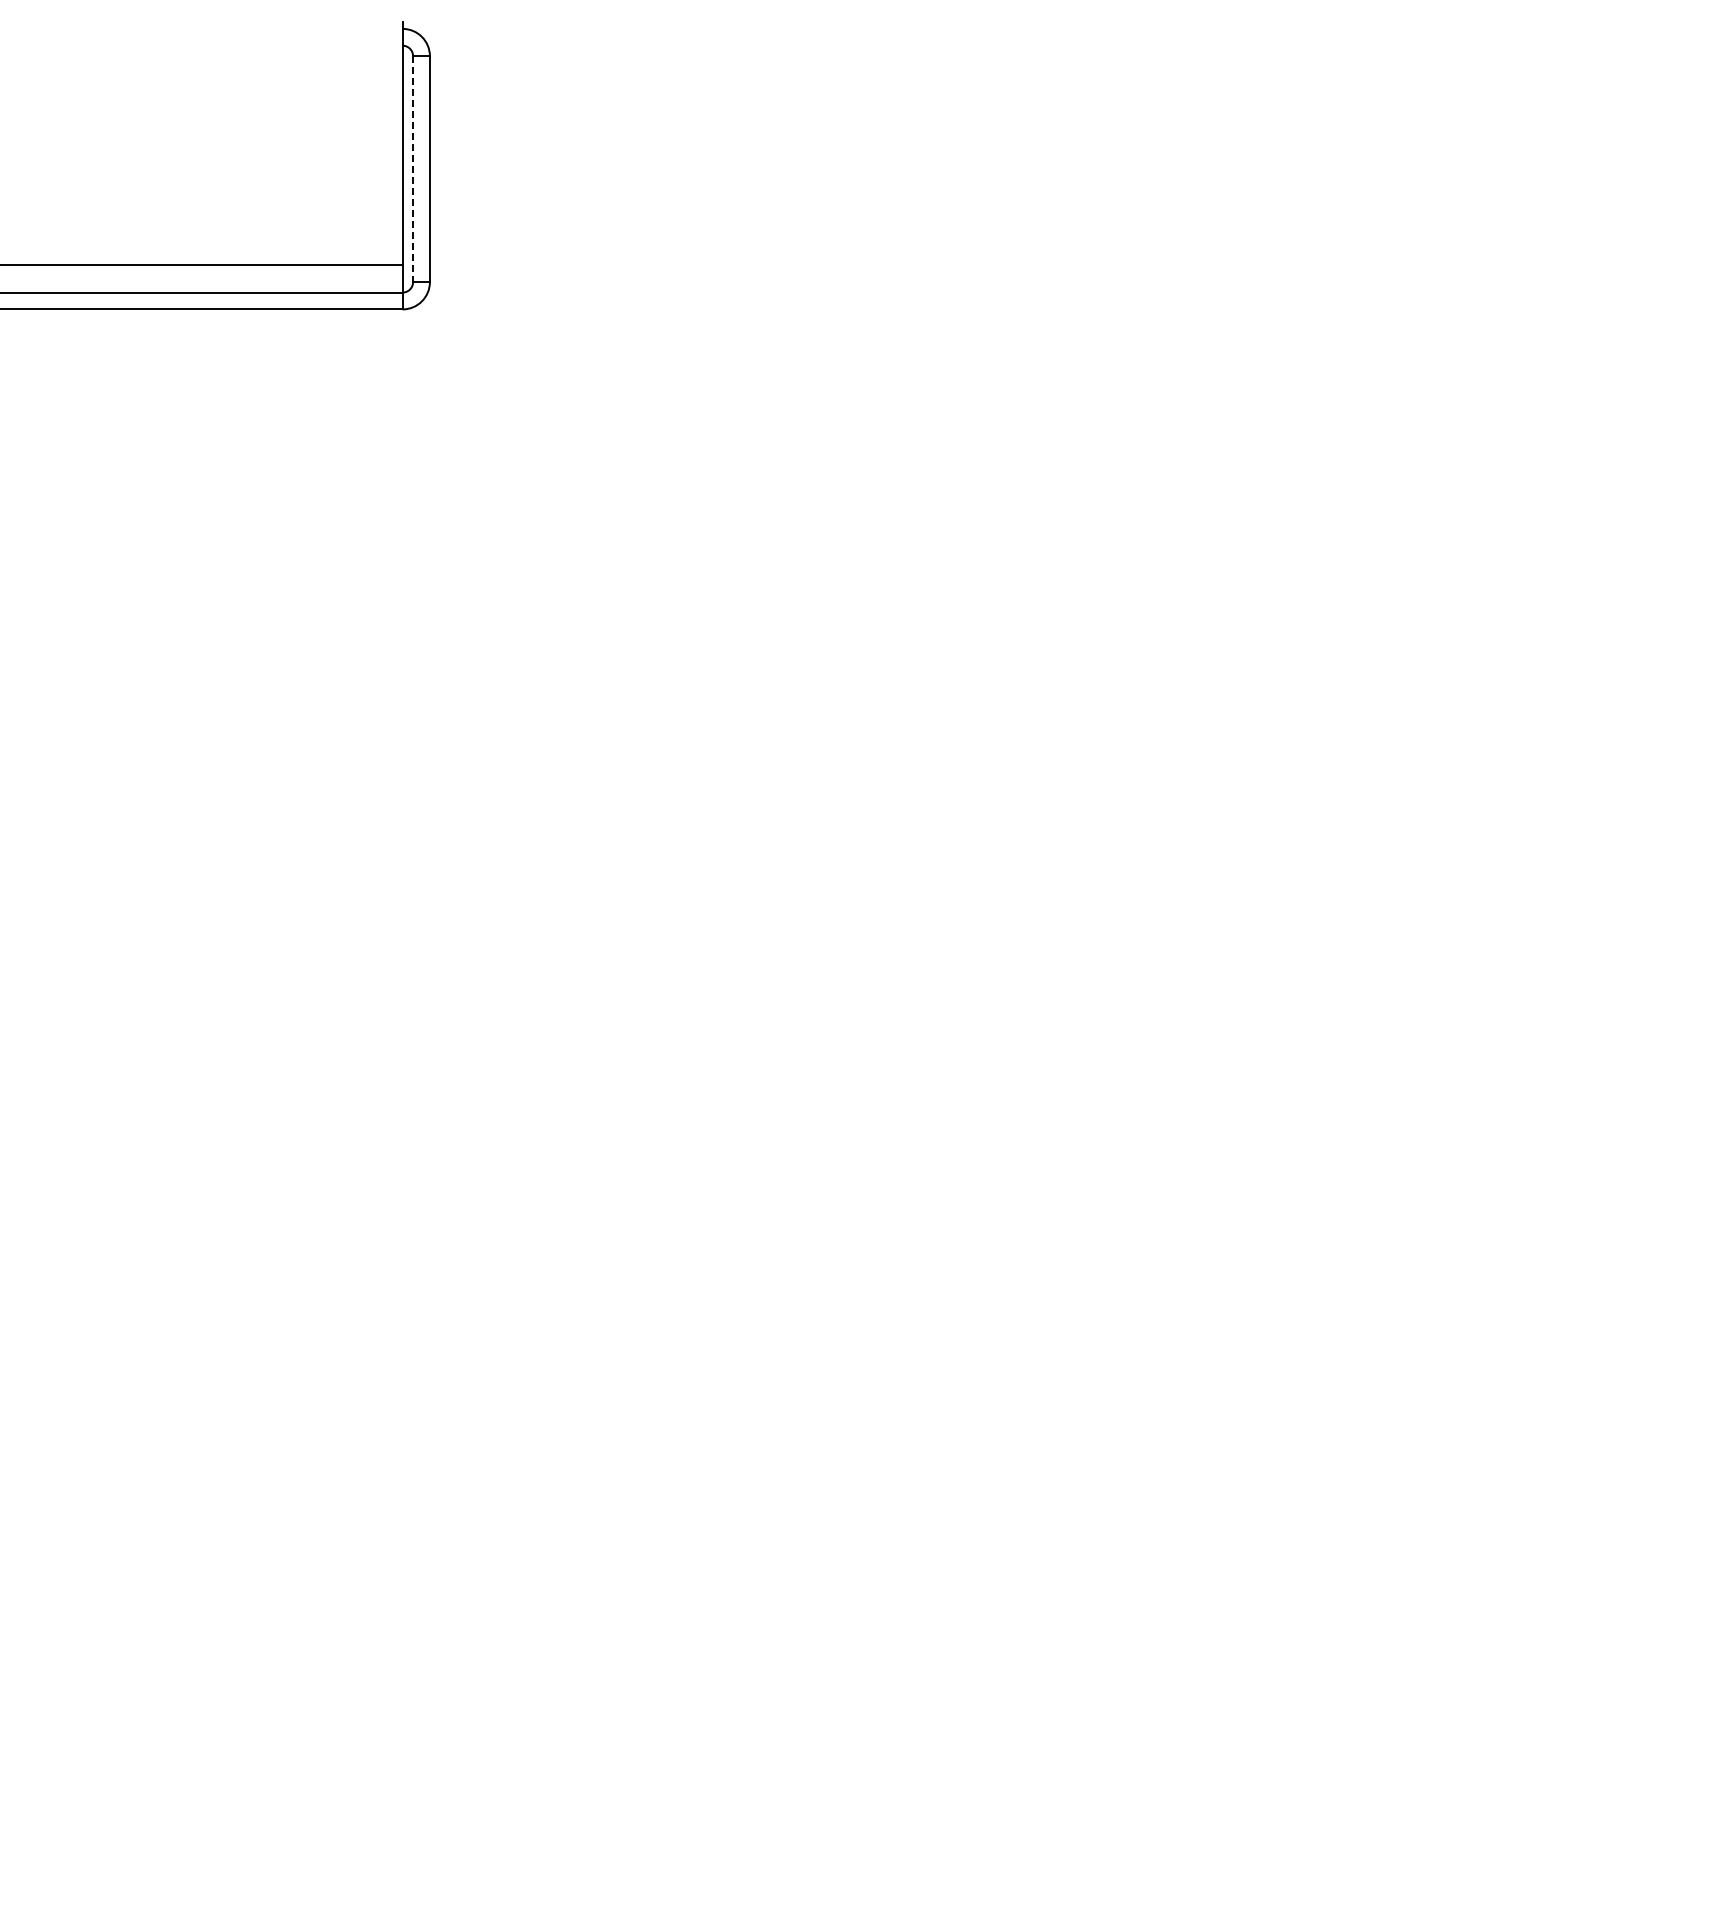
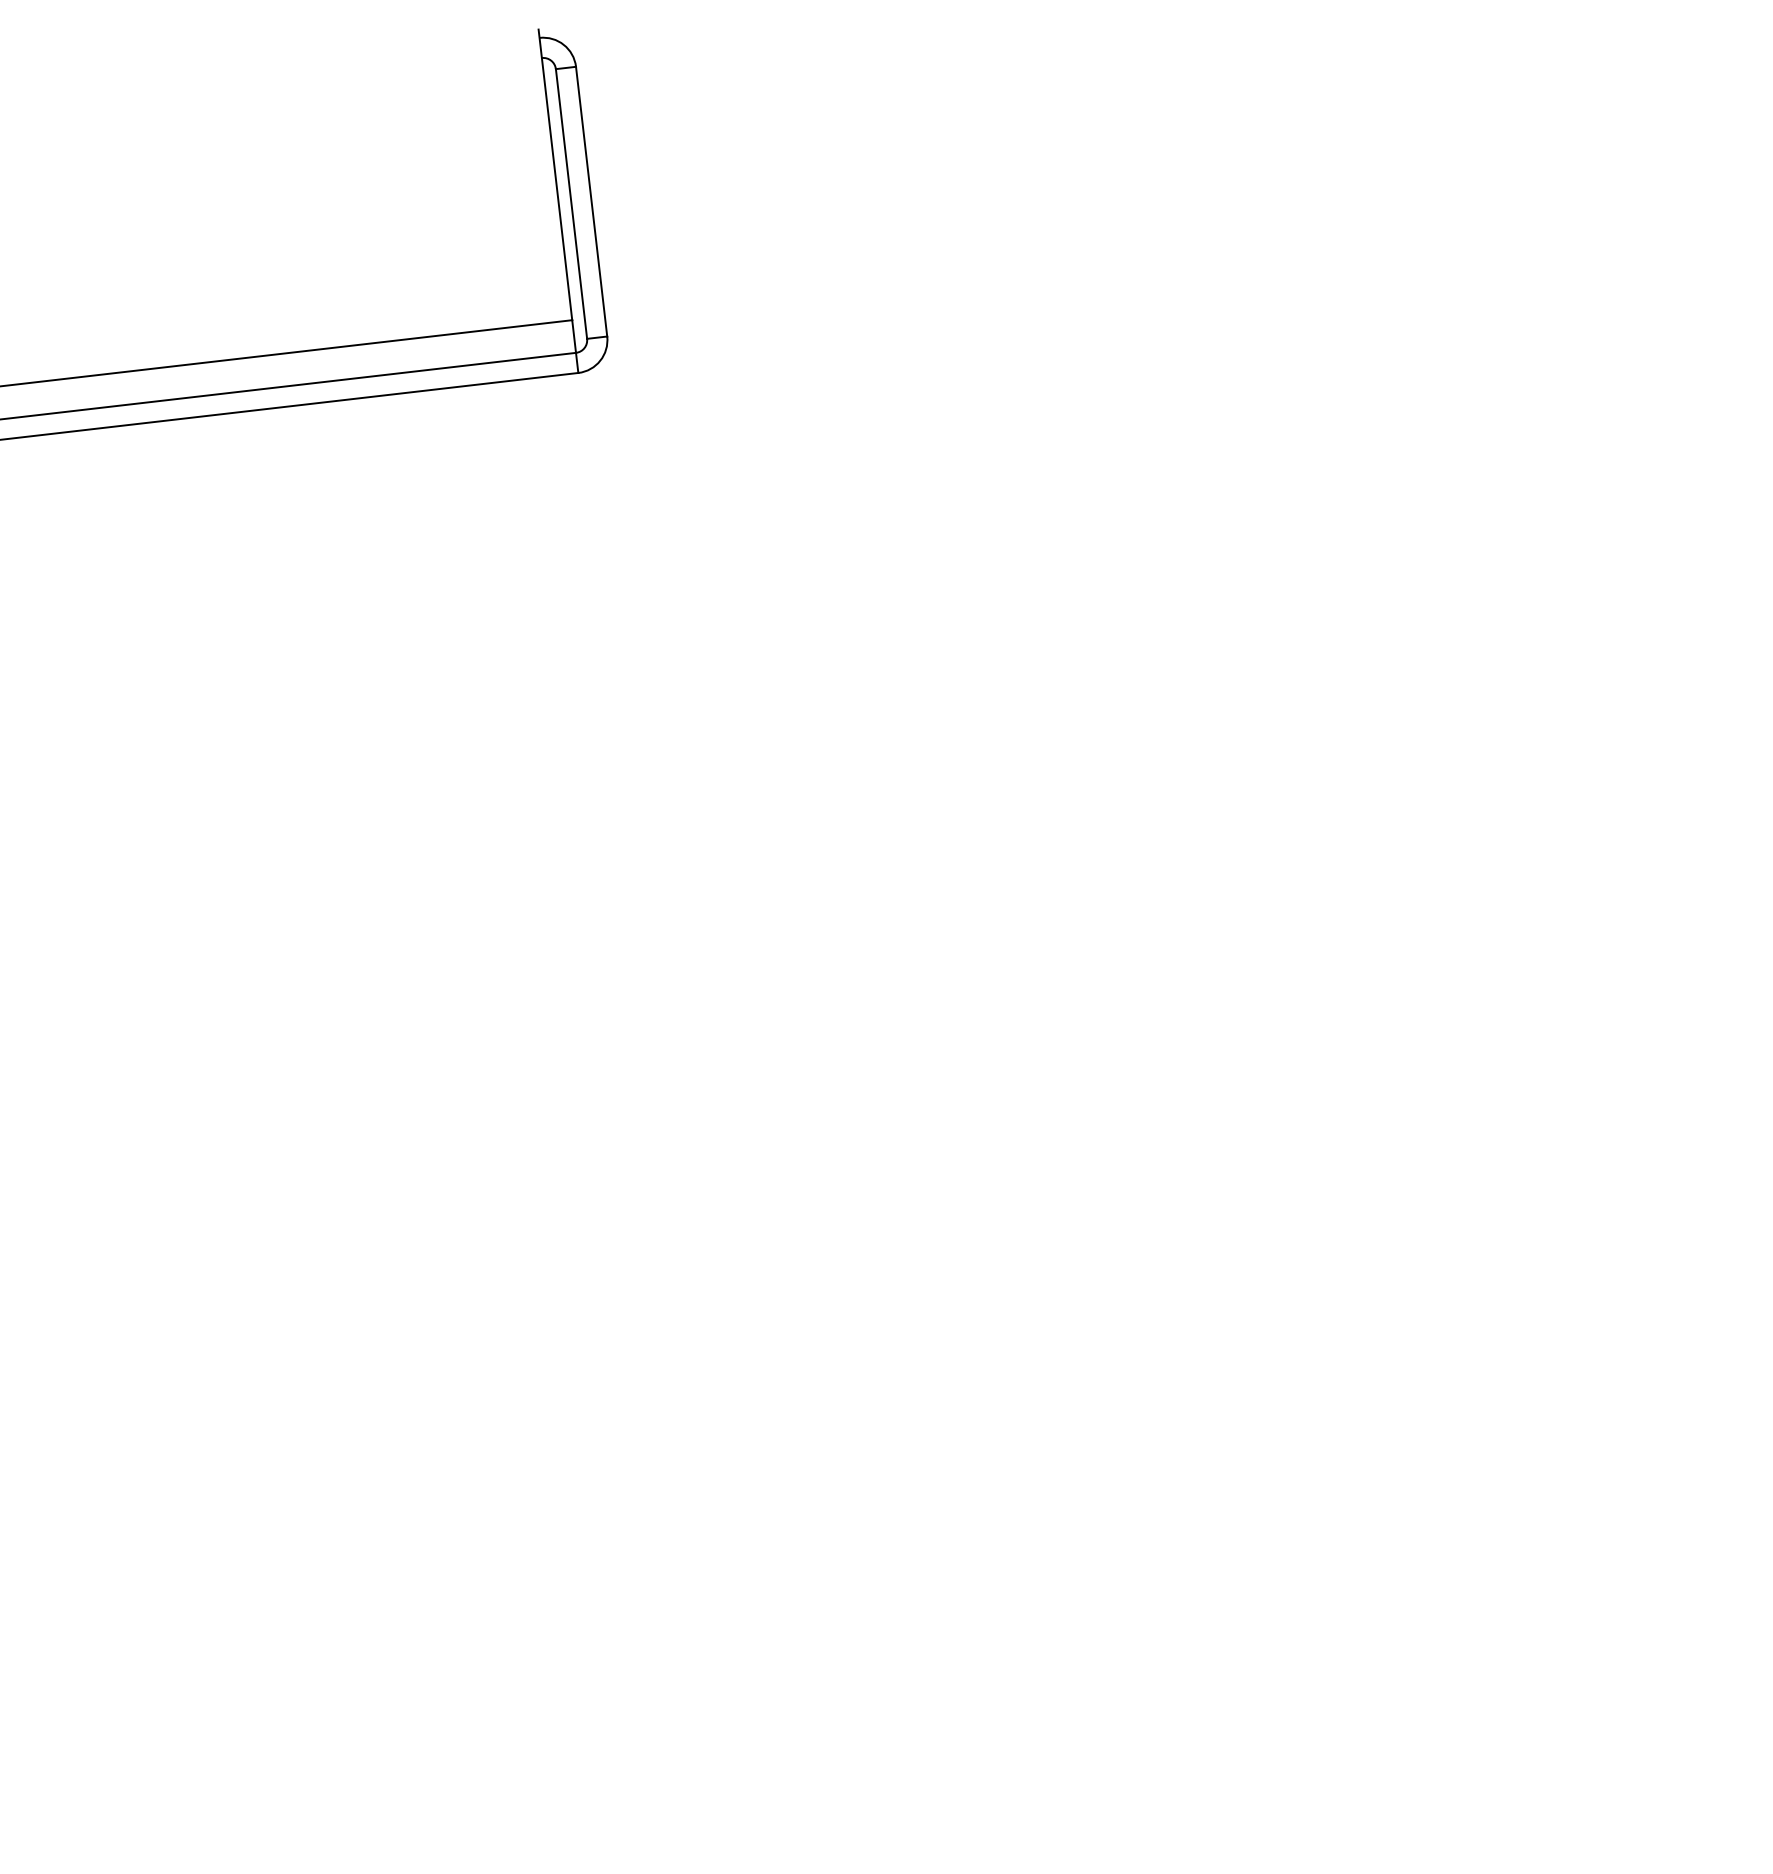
line: (413, 169) -> (572, 204), dashed -> solid

